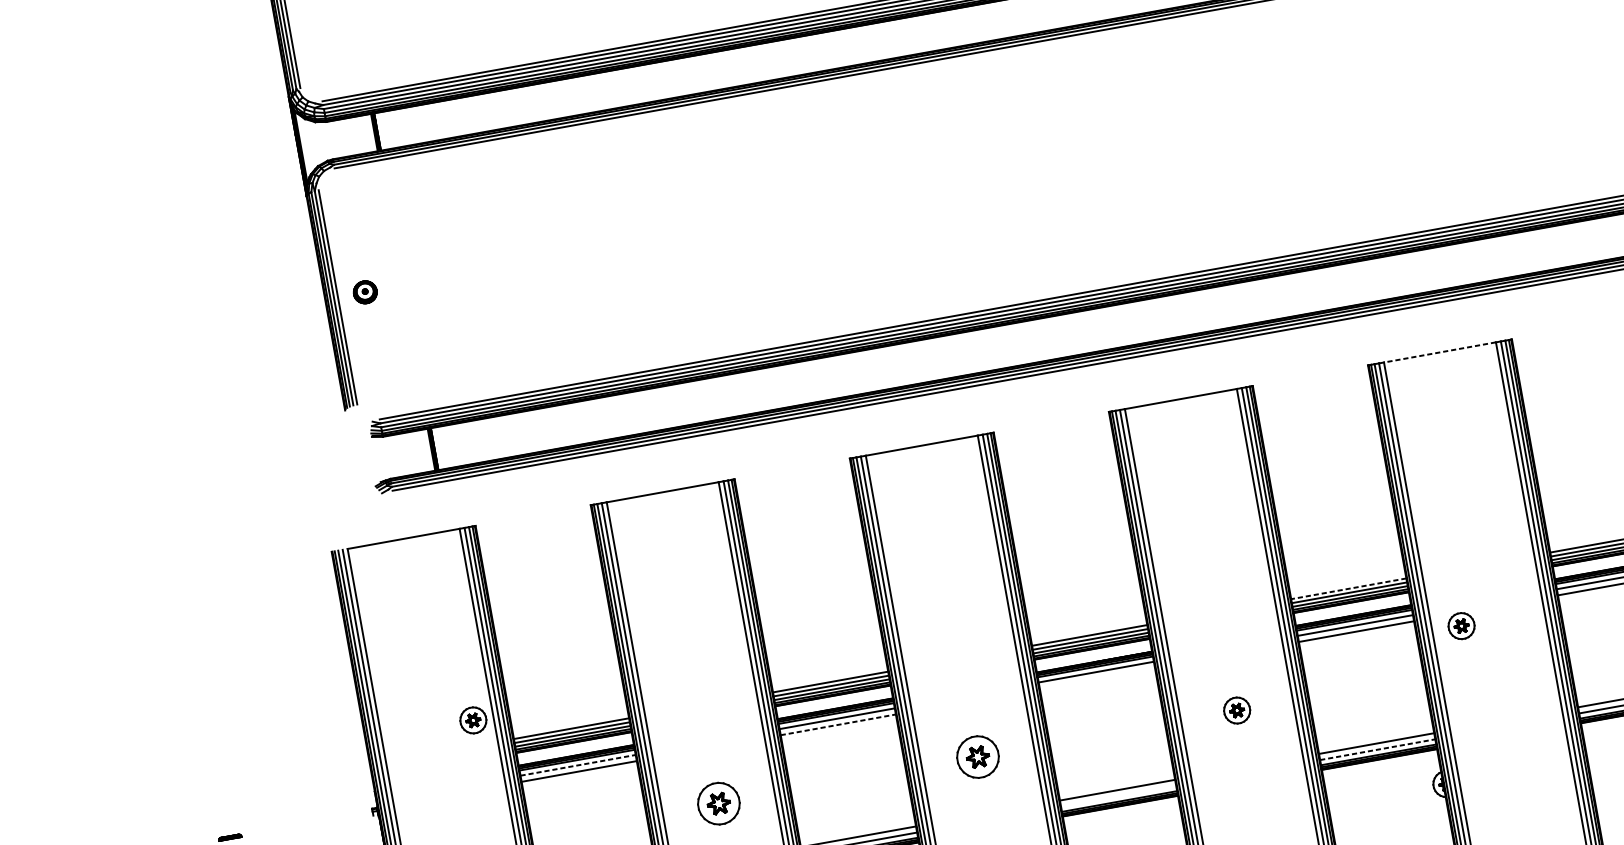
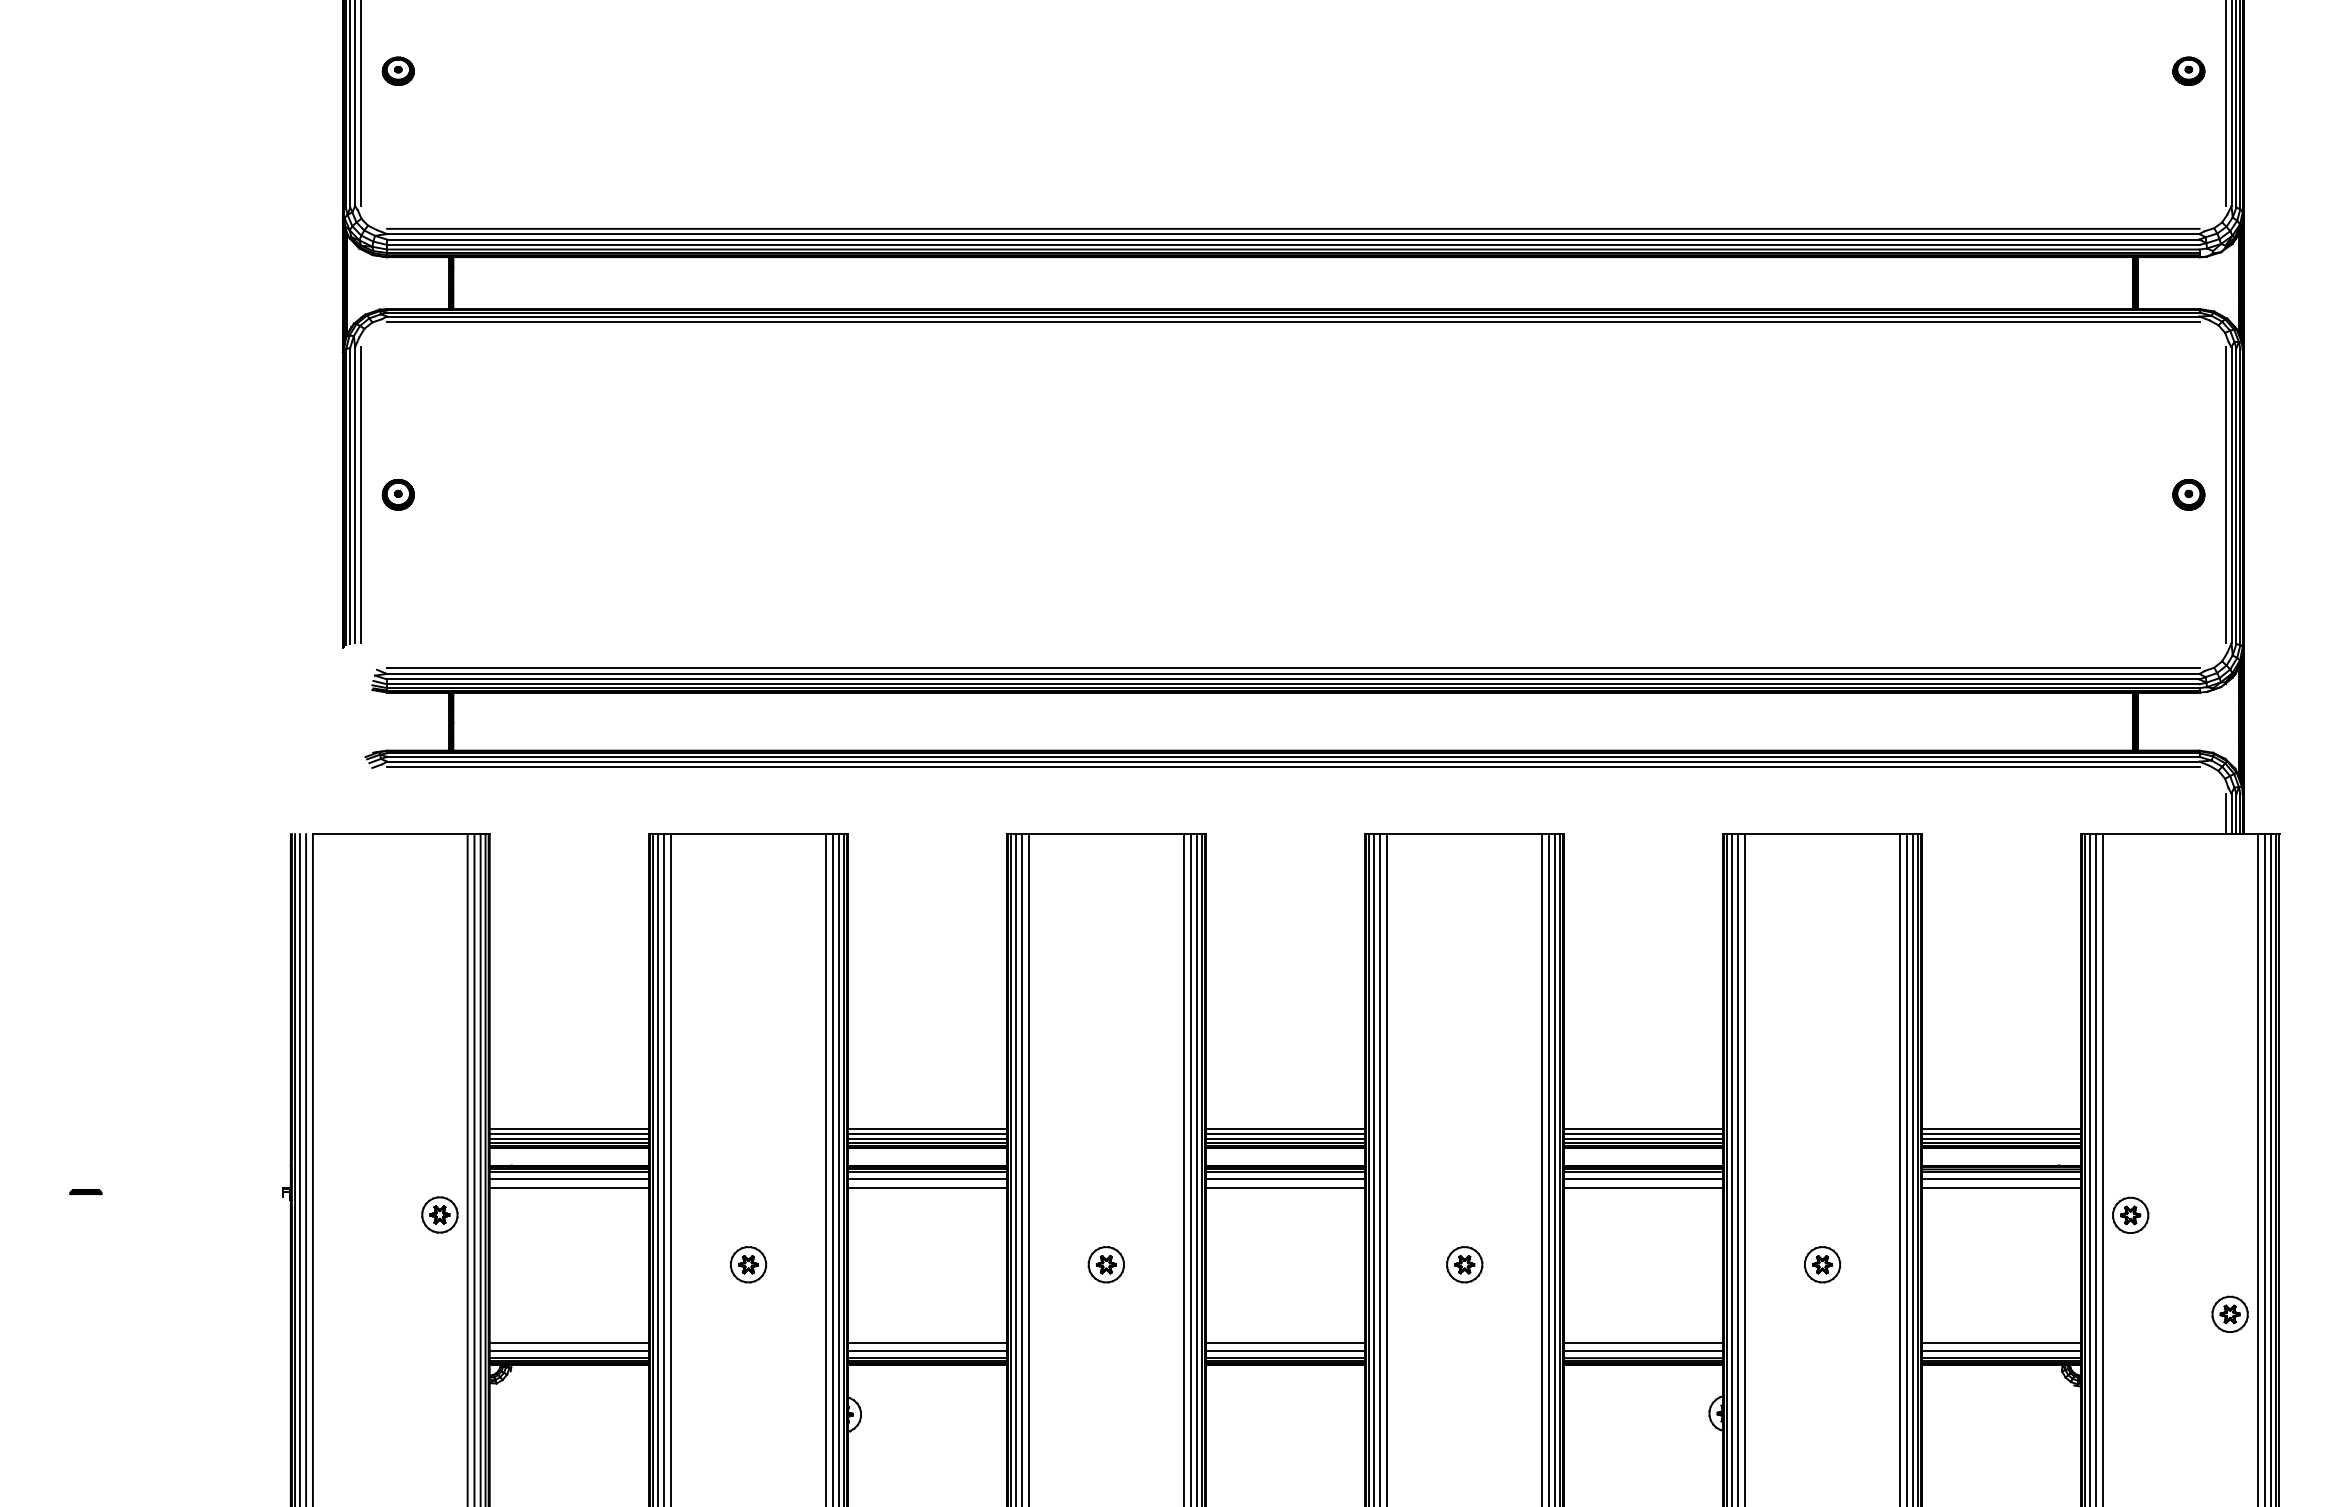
line: (1440, 352) -> (1822, 834), dashed -> solid
line: (1348, 588) -> (1643, 1128), dashed -> solid
part: (1461, 625) -> (1822, 1264), moved
line: (1097, 678) -> (1285, 1187), added
part: (473, 720) -> (439, 1214), moved
line: (838, 724) -> (927, 1187), dashed -> solid
line: (1377, 750) -> (1643, 1351), dashed -> solid
part: (977, 757) -> (1105, 1264), size x0.62
line: (578, 765) -> (569, 1179), dashed -> solid
line: (1118, 796) -> (1285, 1351), added
part: (718, 803) -> (748, 1264), size x0.62

